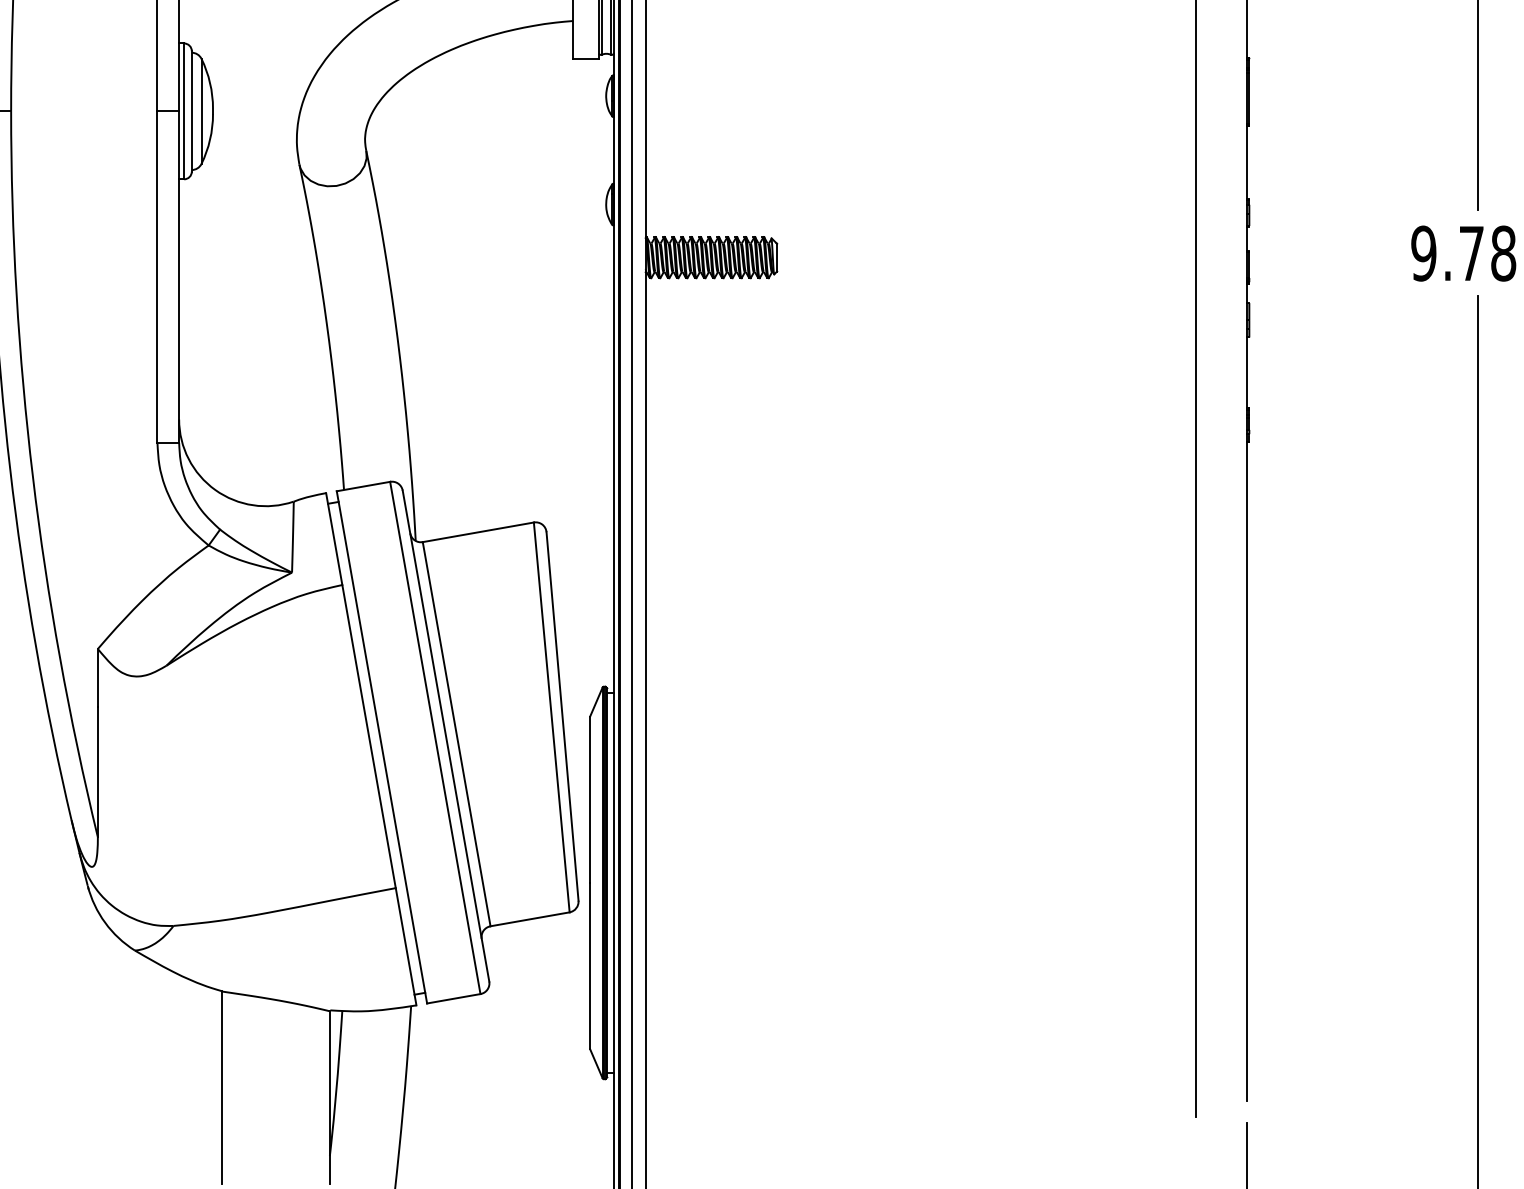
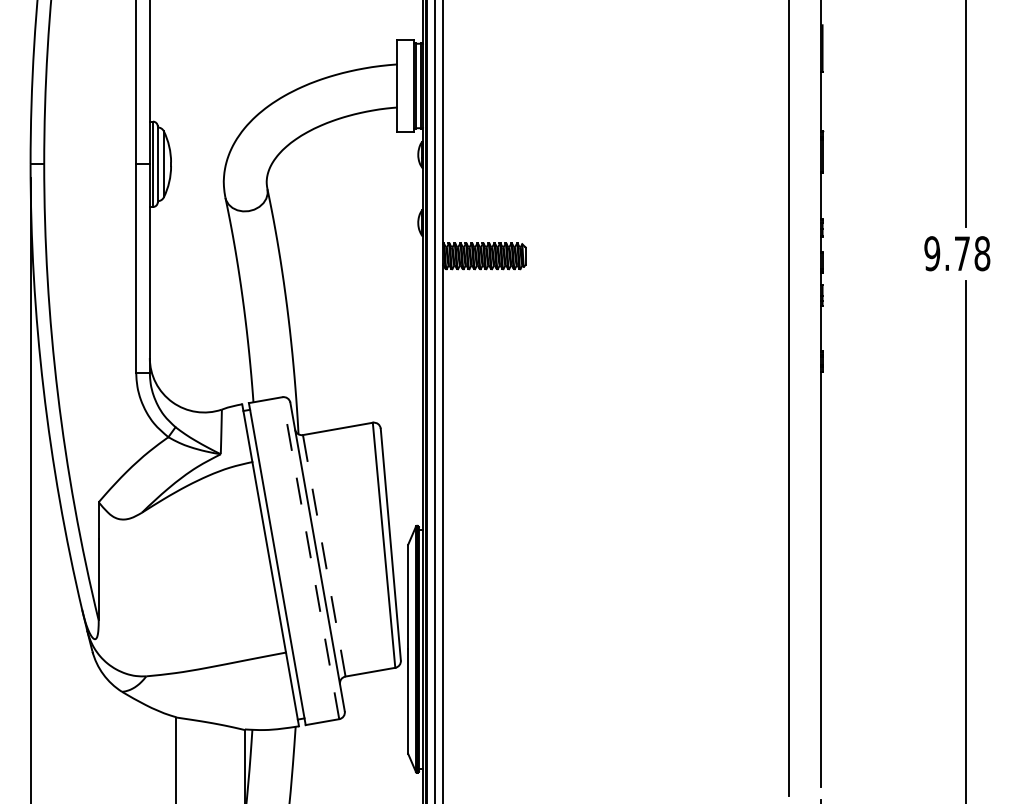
line: (457, 733) -> (324, 555), solid -> dashed
line: (434, 736) -> (310, 557), solid -> dashed

